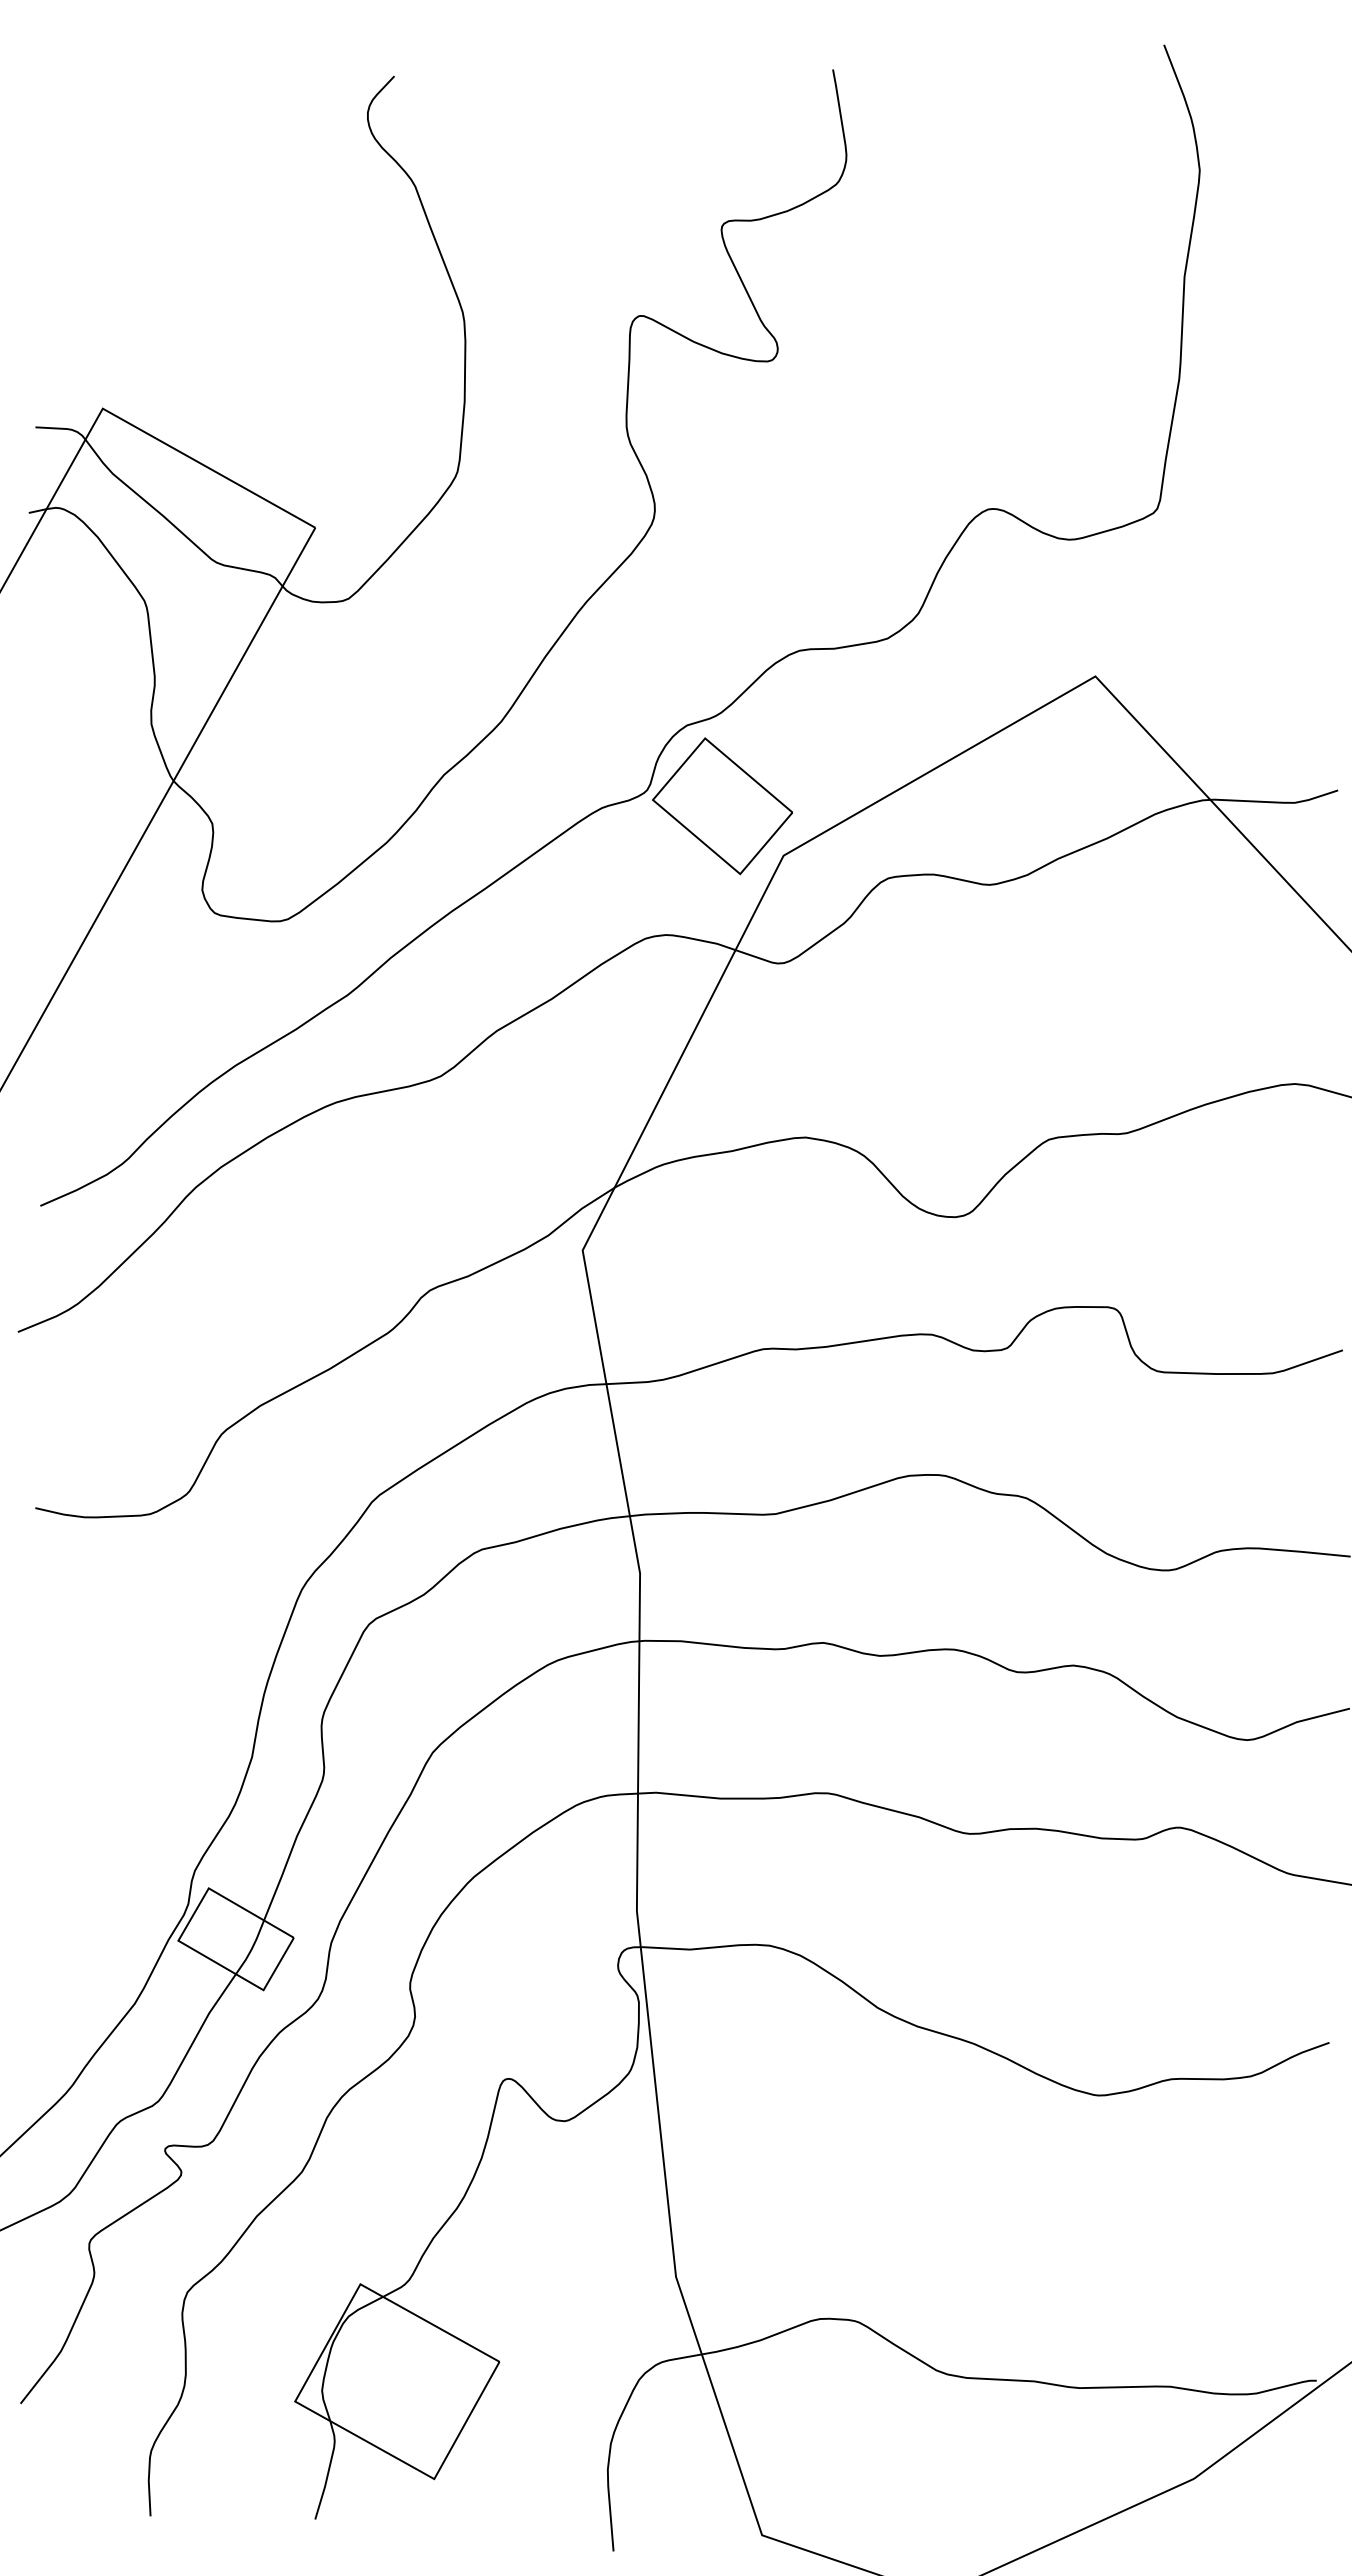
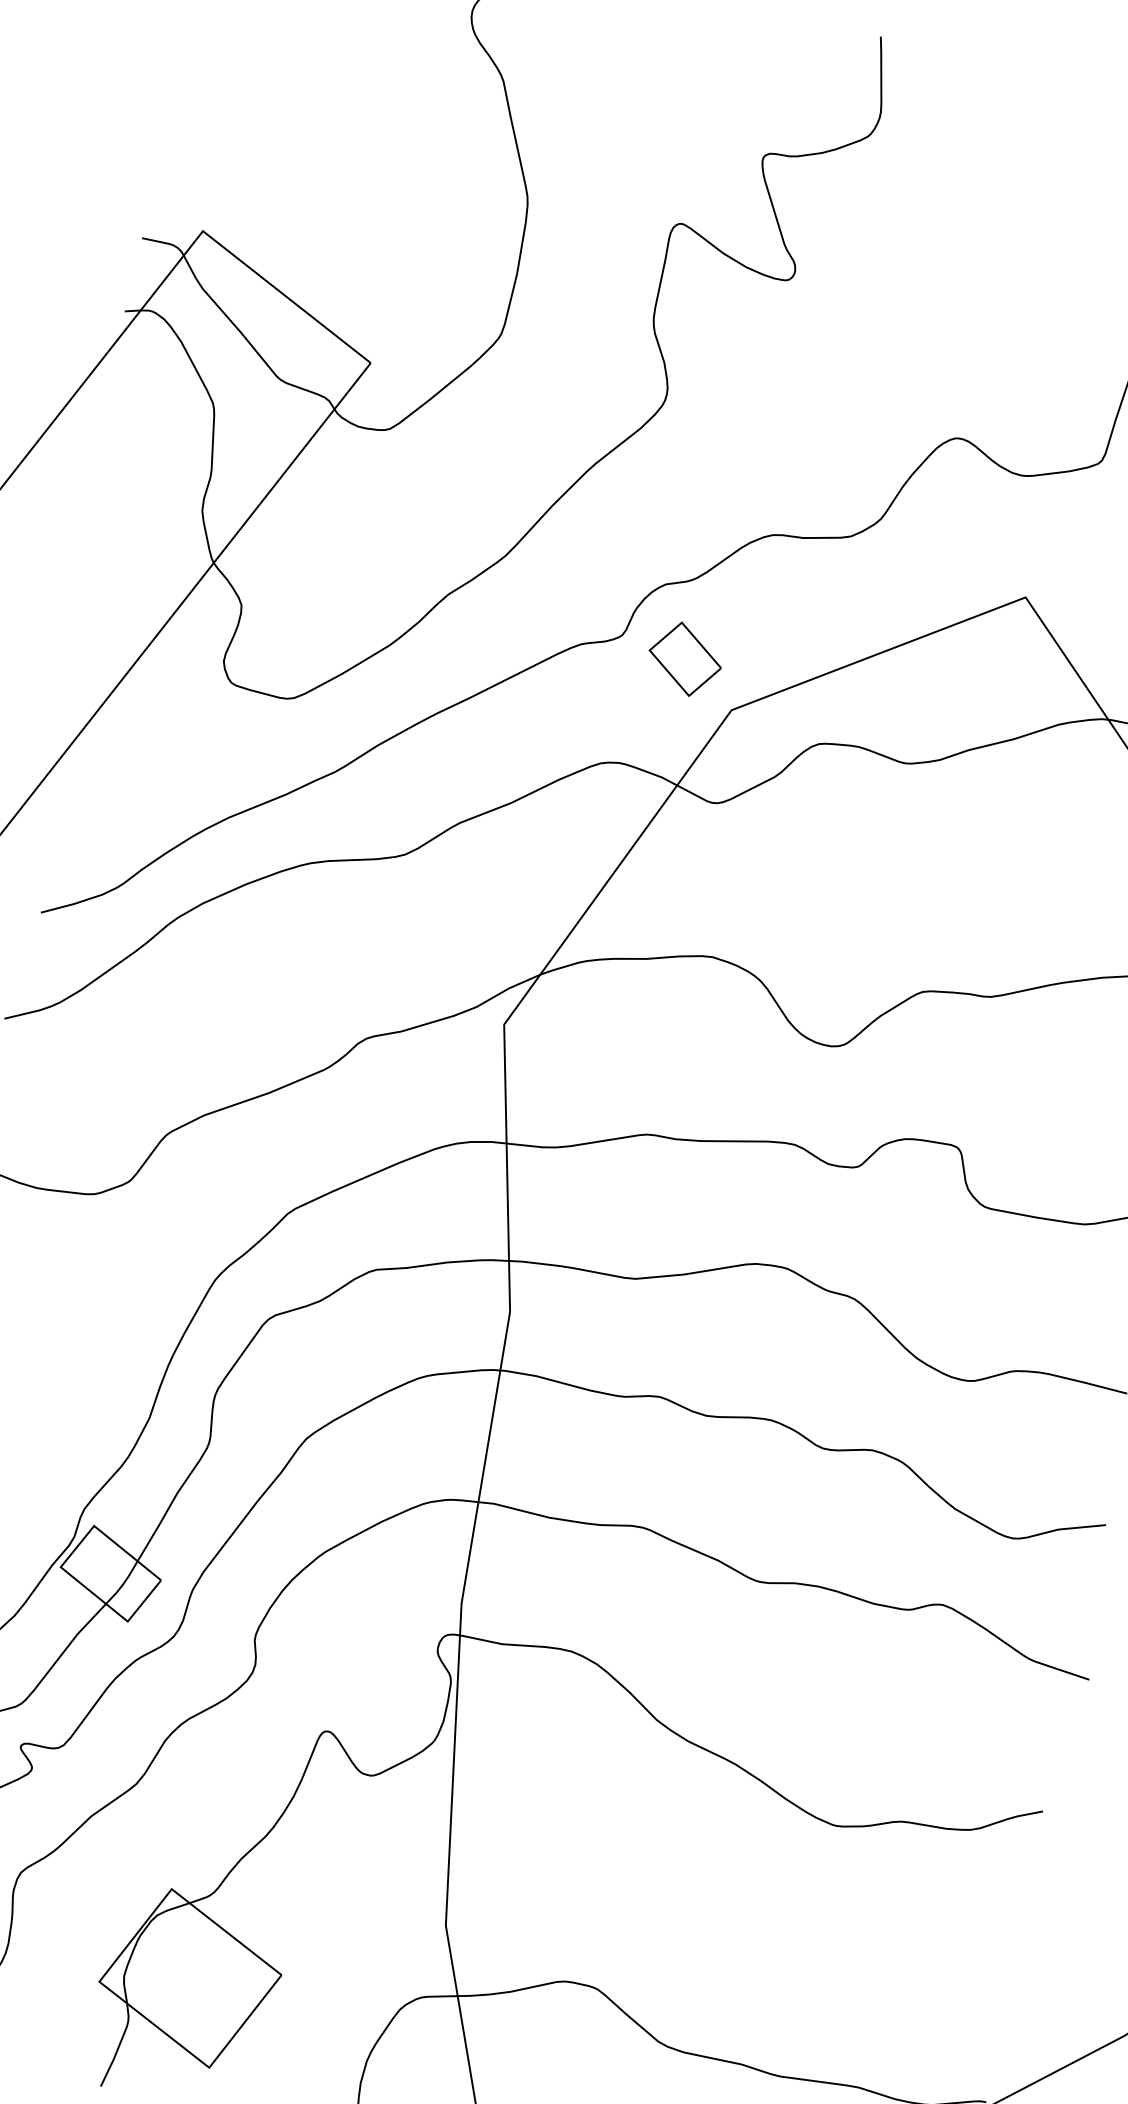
part: (722, 806) -> (685, 659), size x0.6

